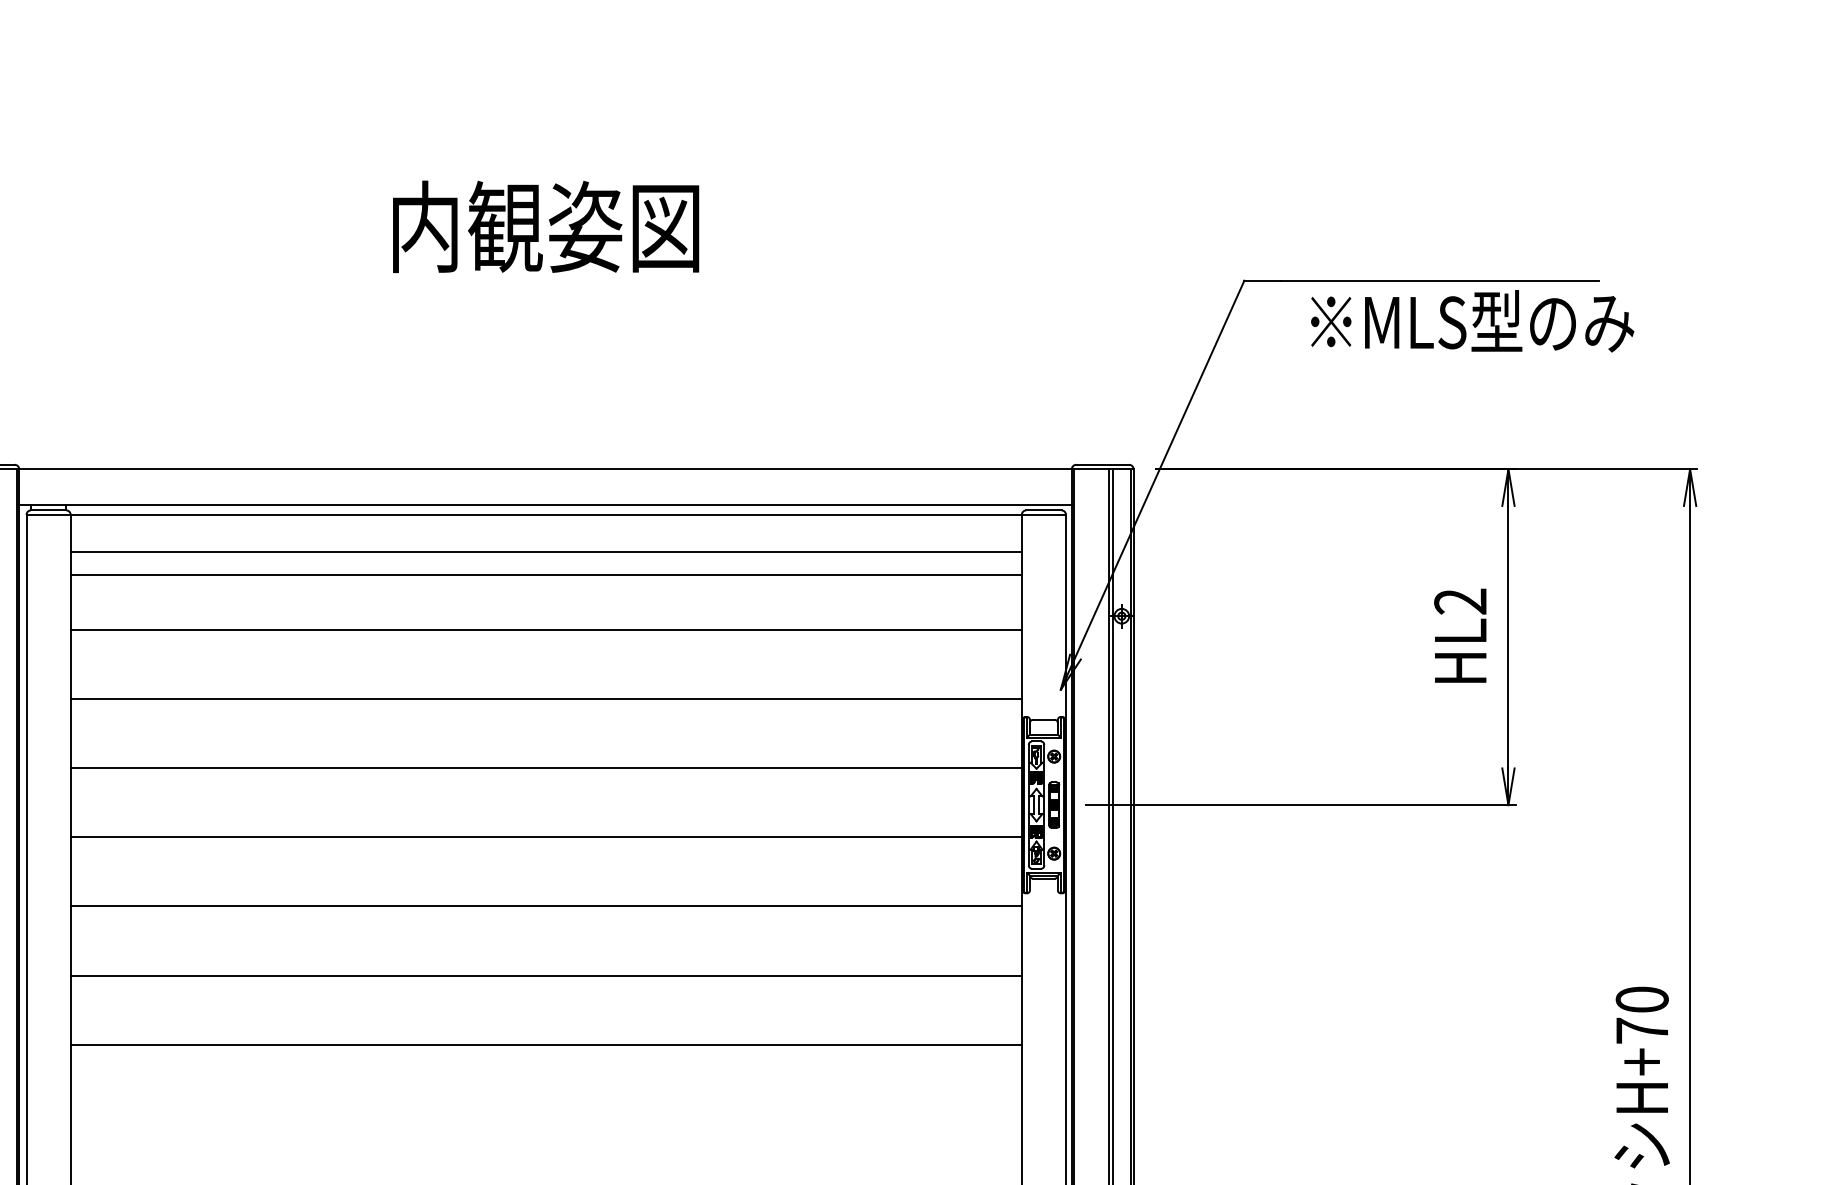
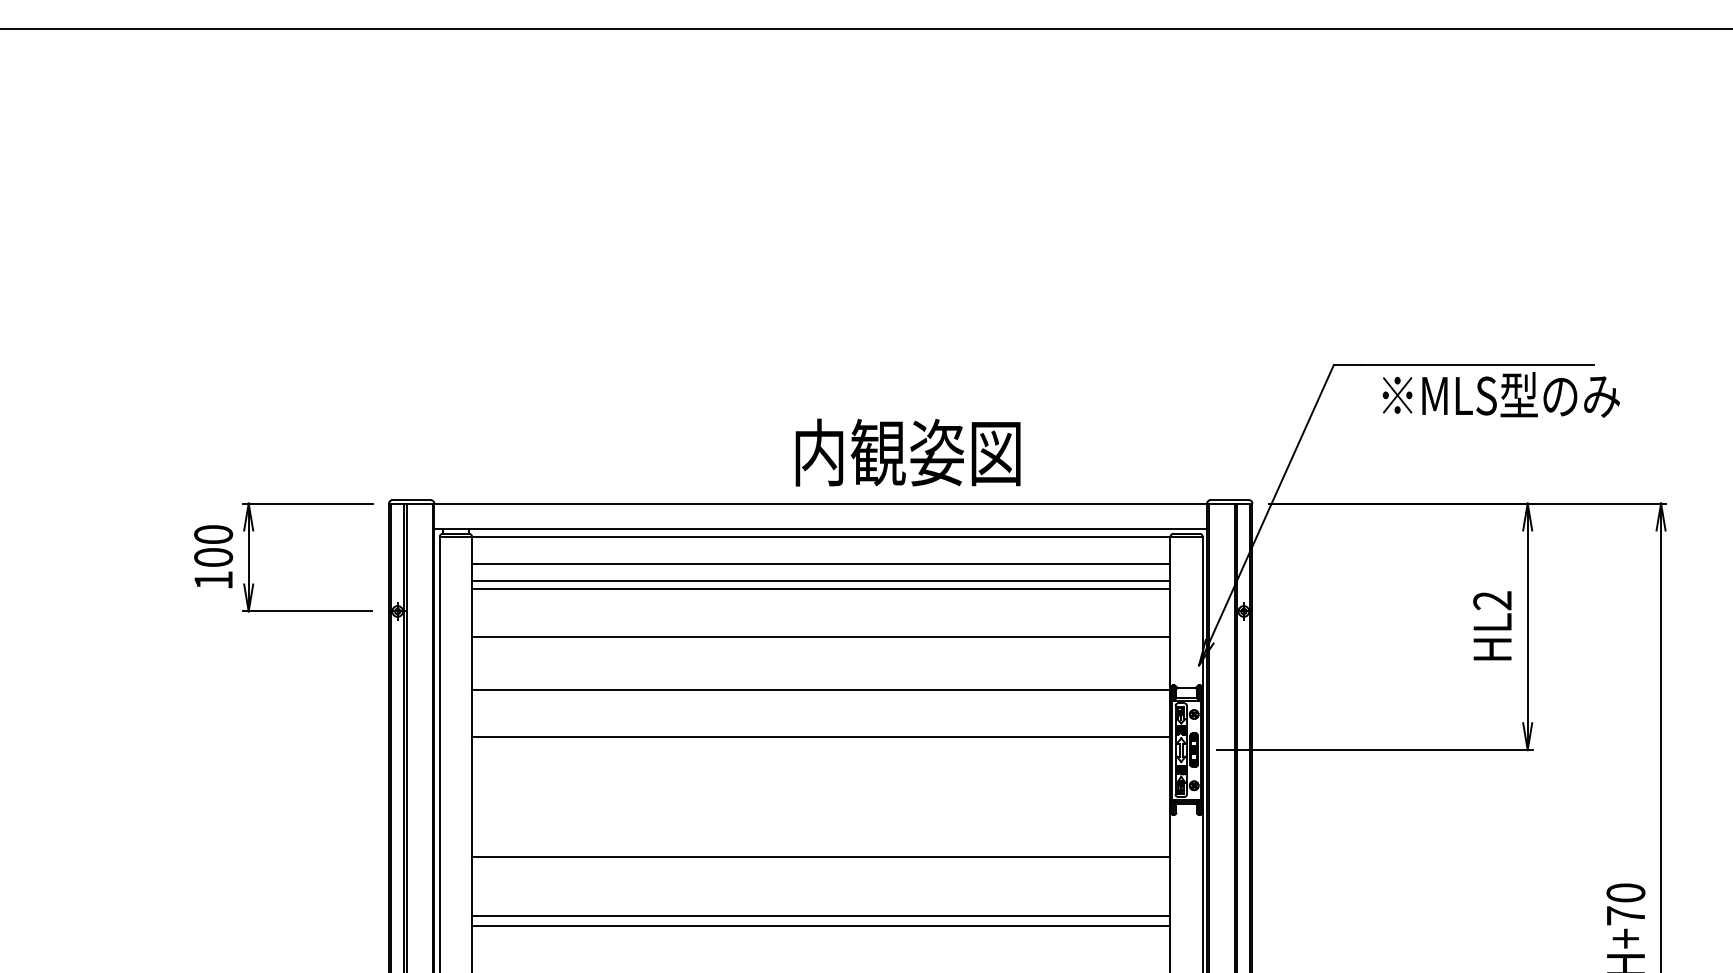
text: (545, 226) -> (907, 452), moved
line: (546, 629) -> (821, 588), moved
line: (546, 699) -> (821, 637), moved
line: (546, 768) -> (821, 690), moved
line: (546, 836) -> (821, 736), moved
line: (546, 906) -> (821, 856), moved
line: (546, 975) -> (821, 916), moved

